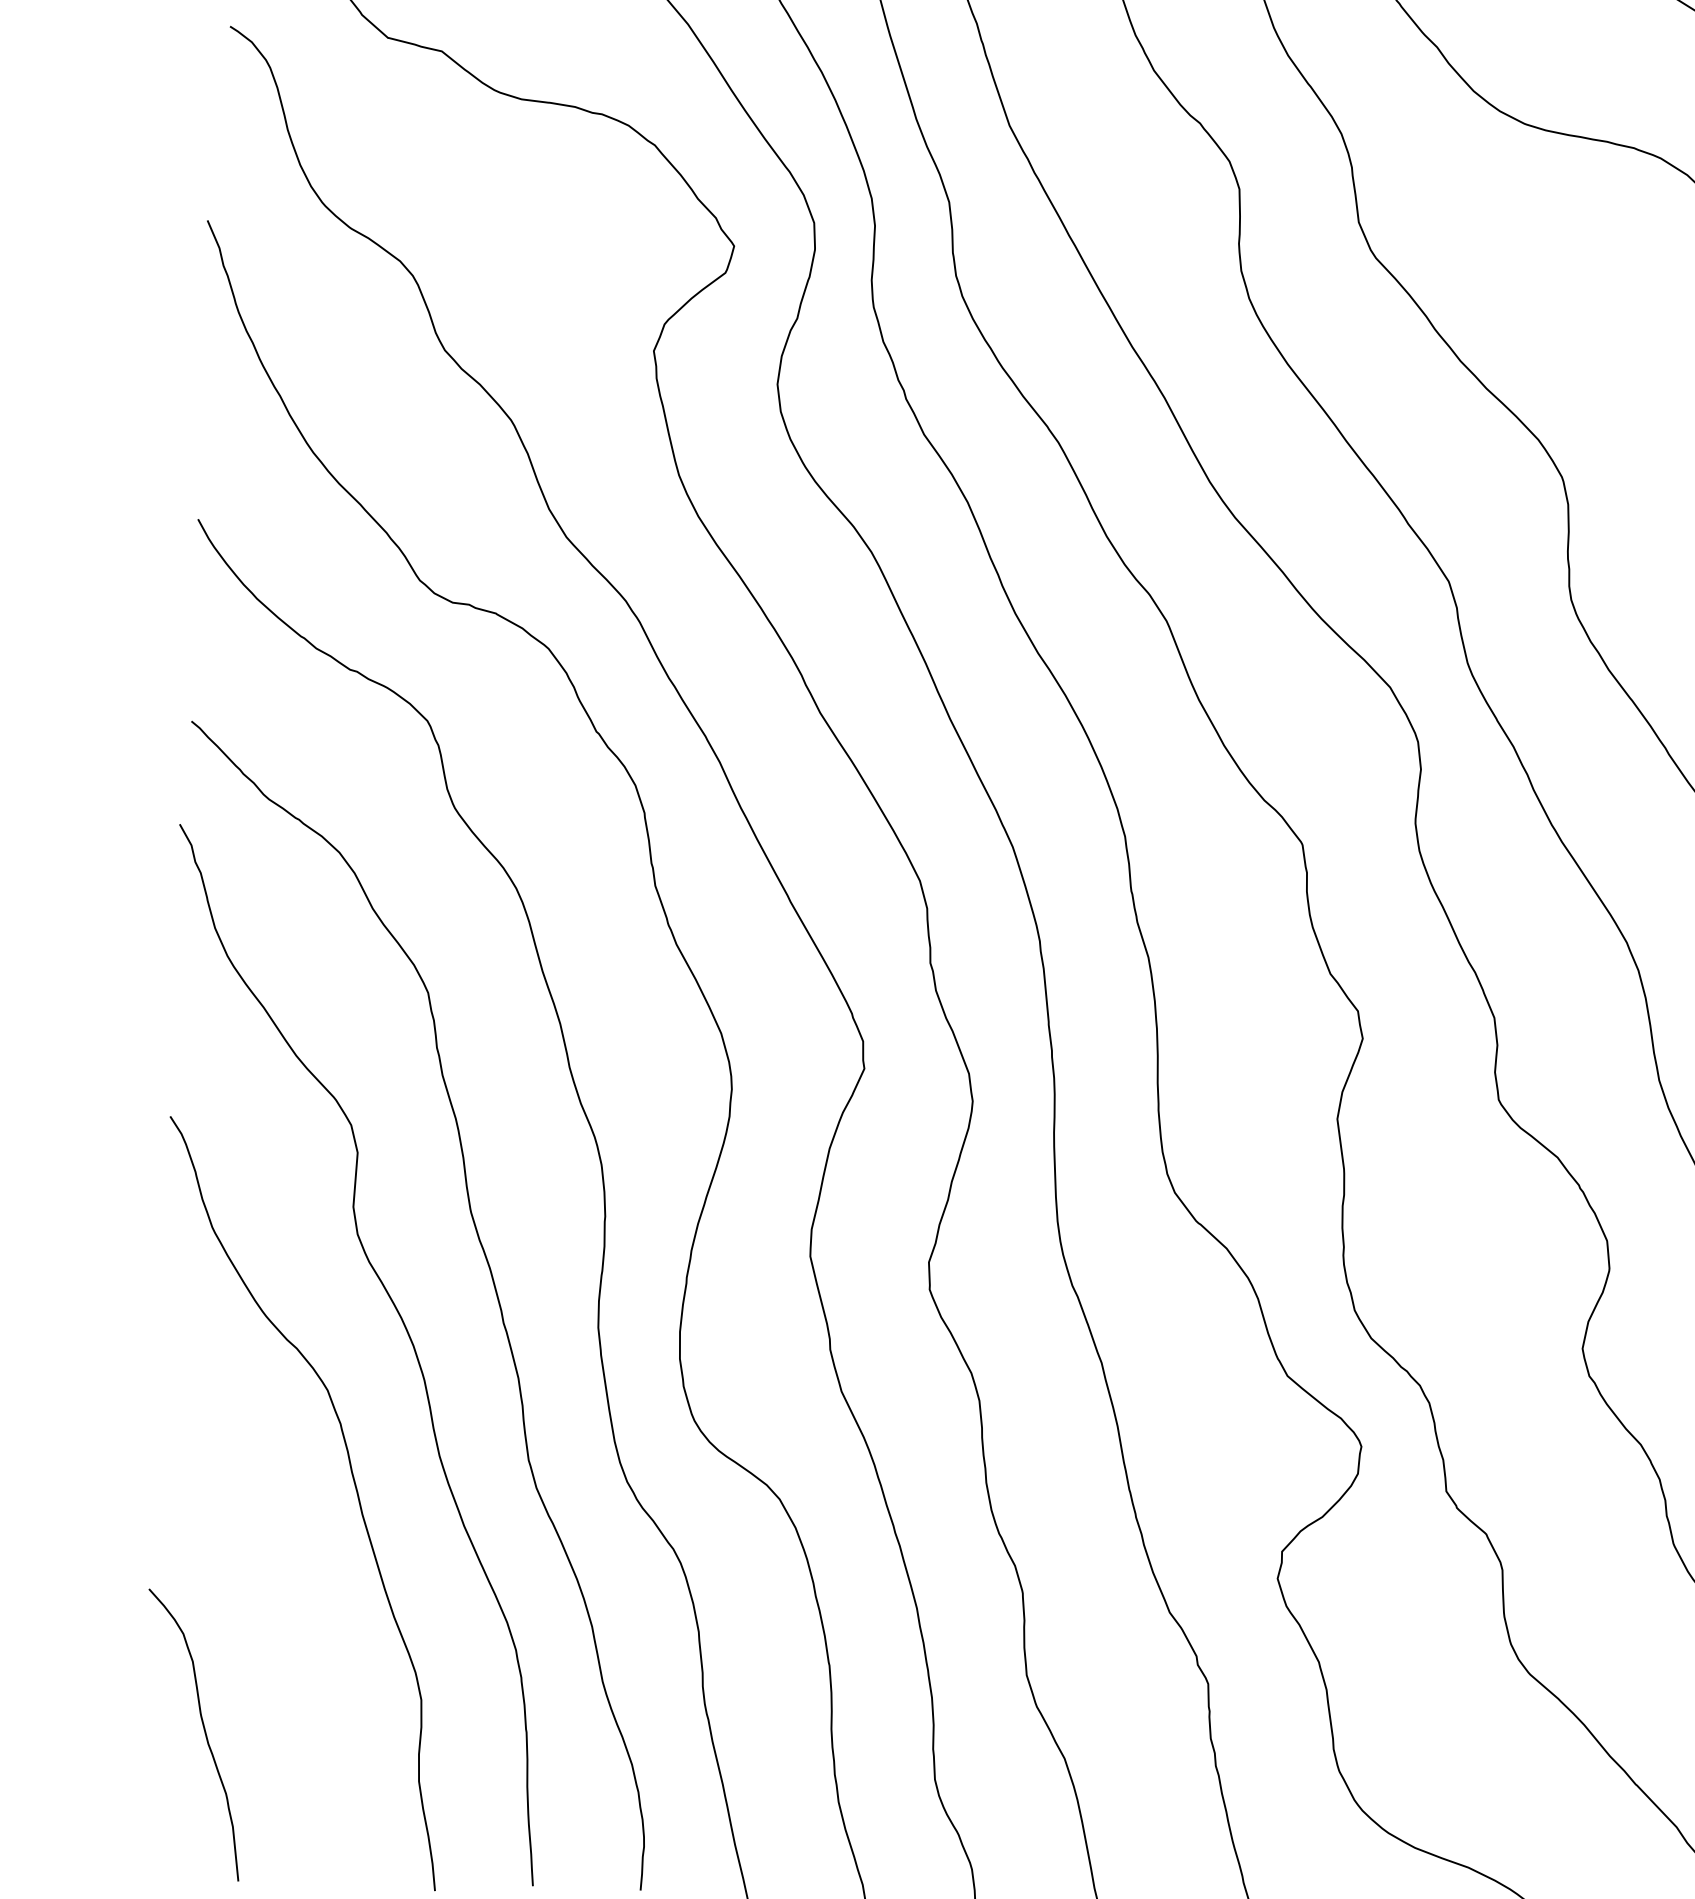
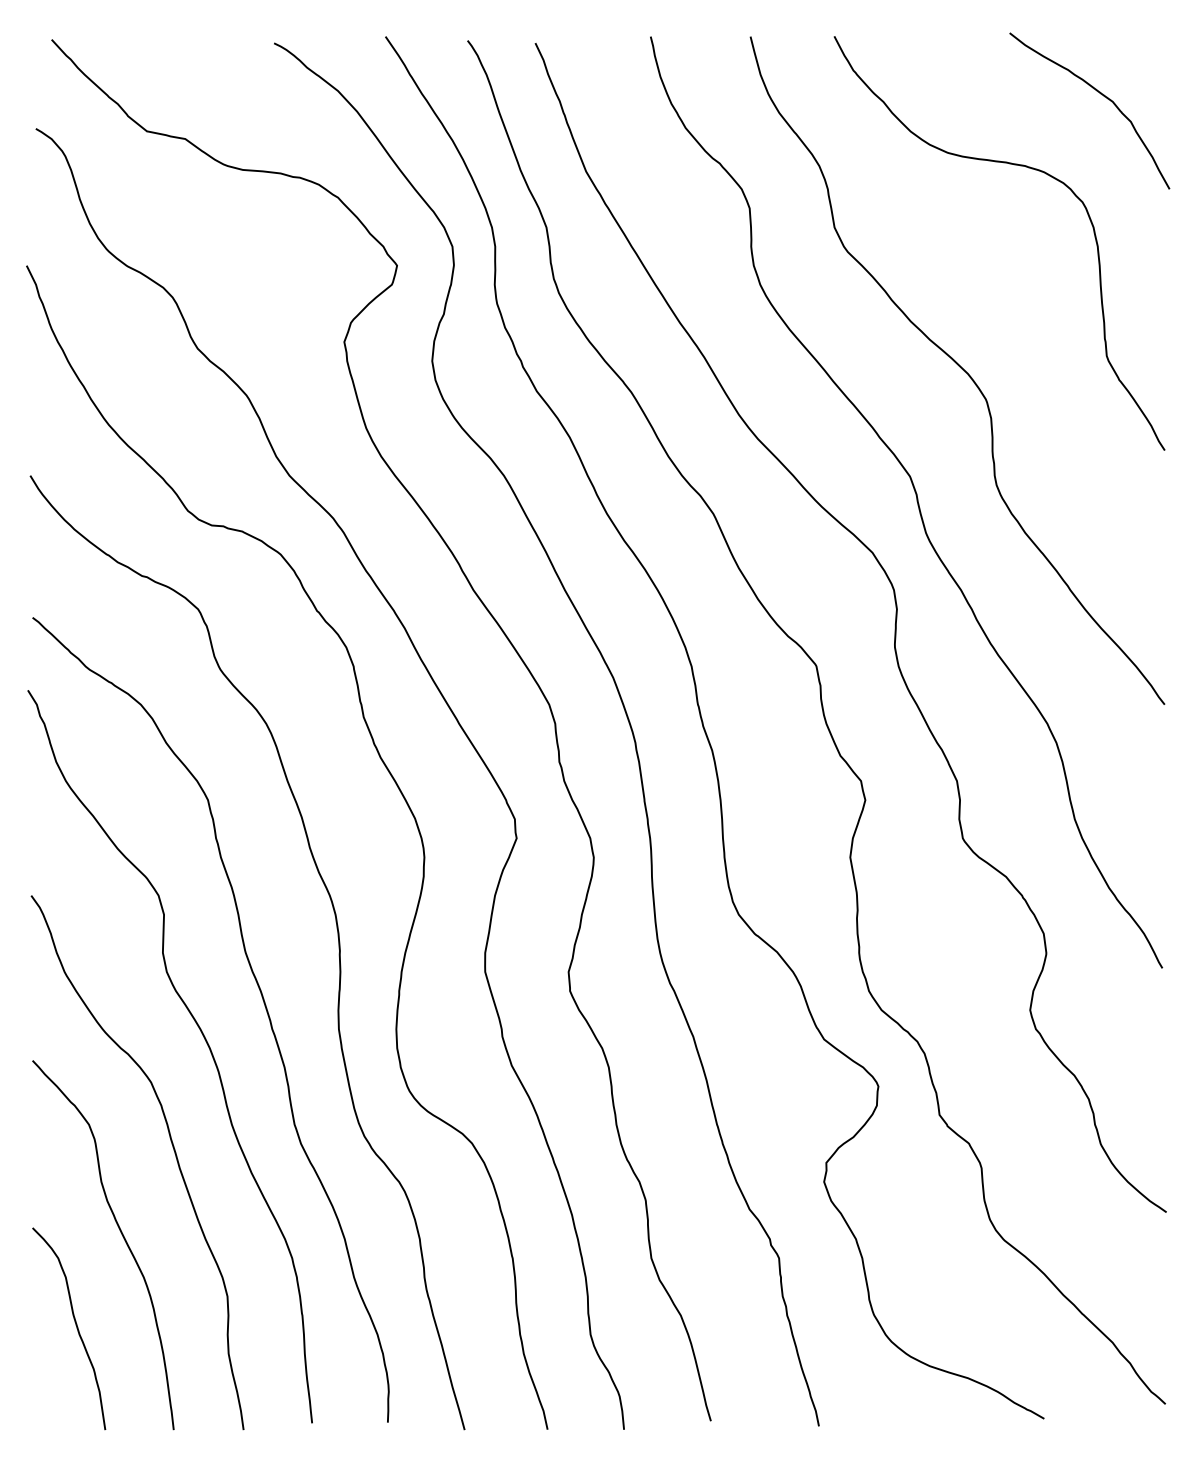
curve: (276, 1607) -> (122, 1236), added

